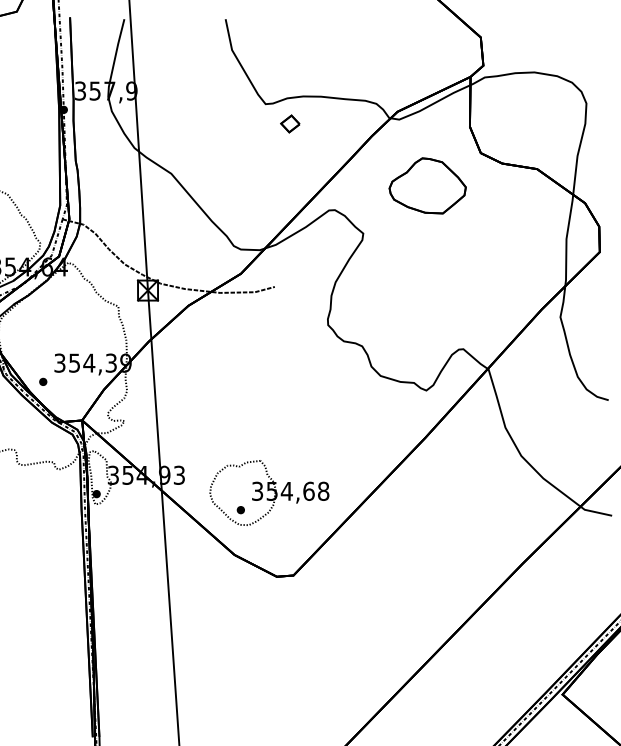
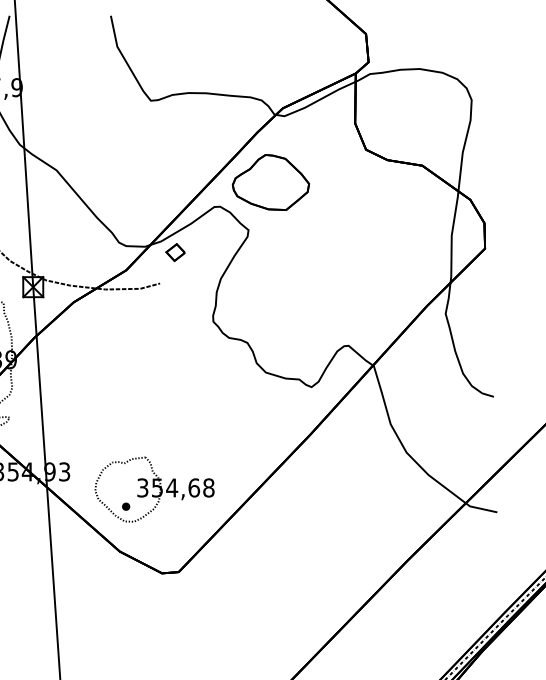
part: (290, 123) -> (175, 252), moved
part: (427, 185) -> (270, 182), moved

